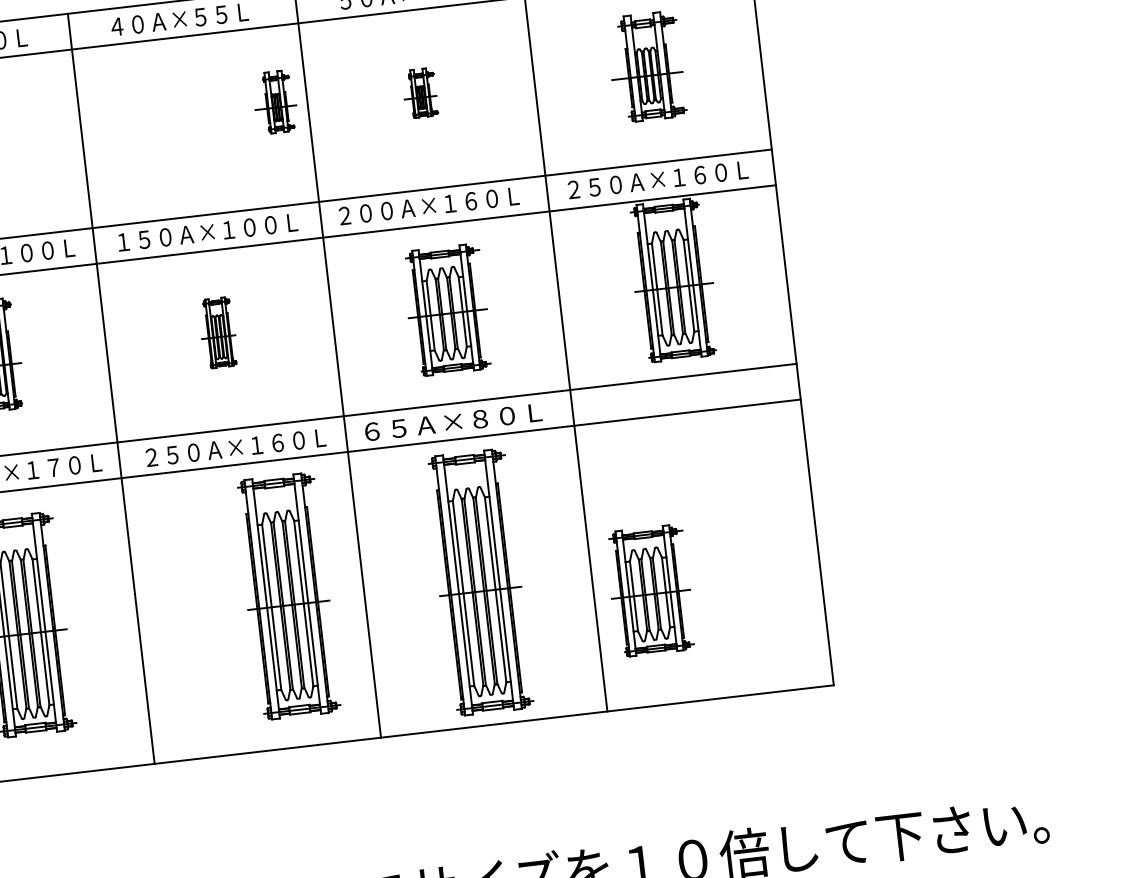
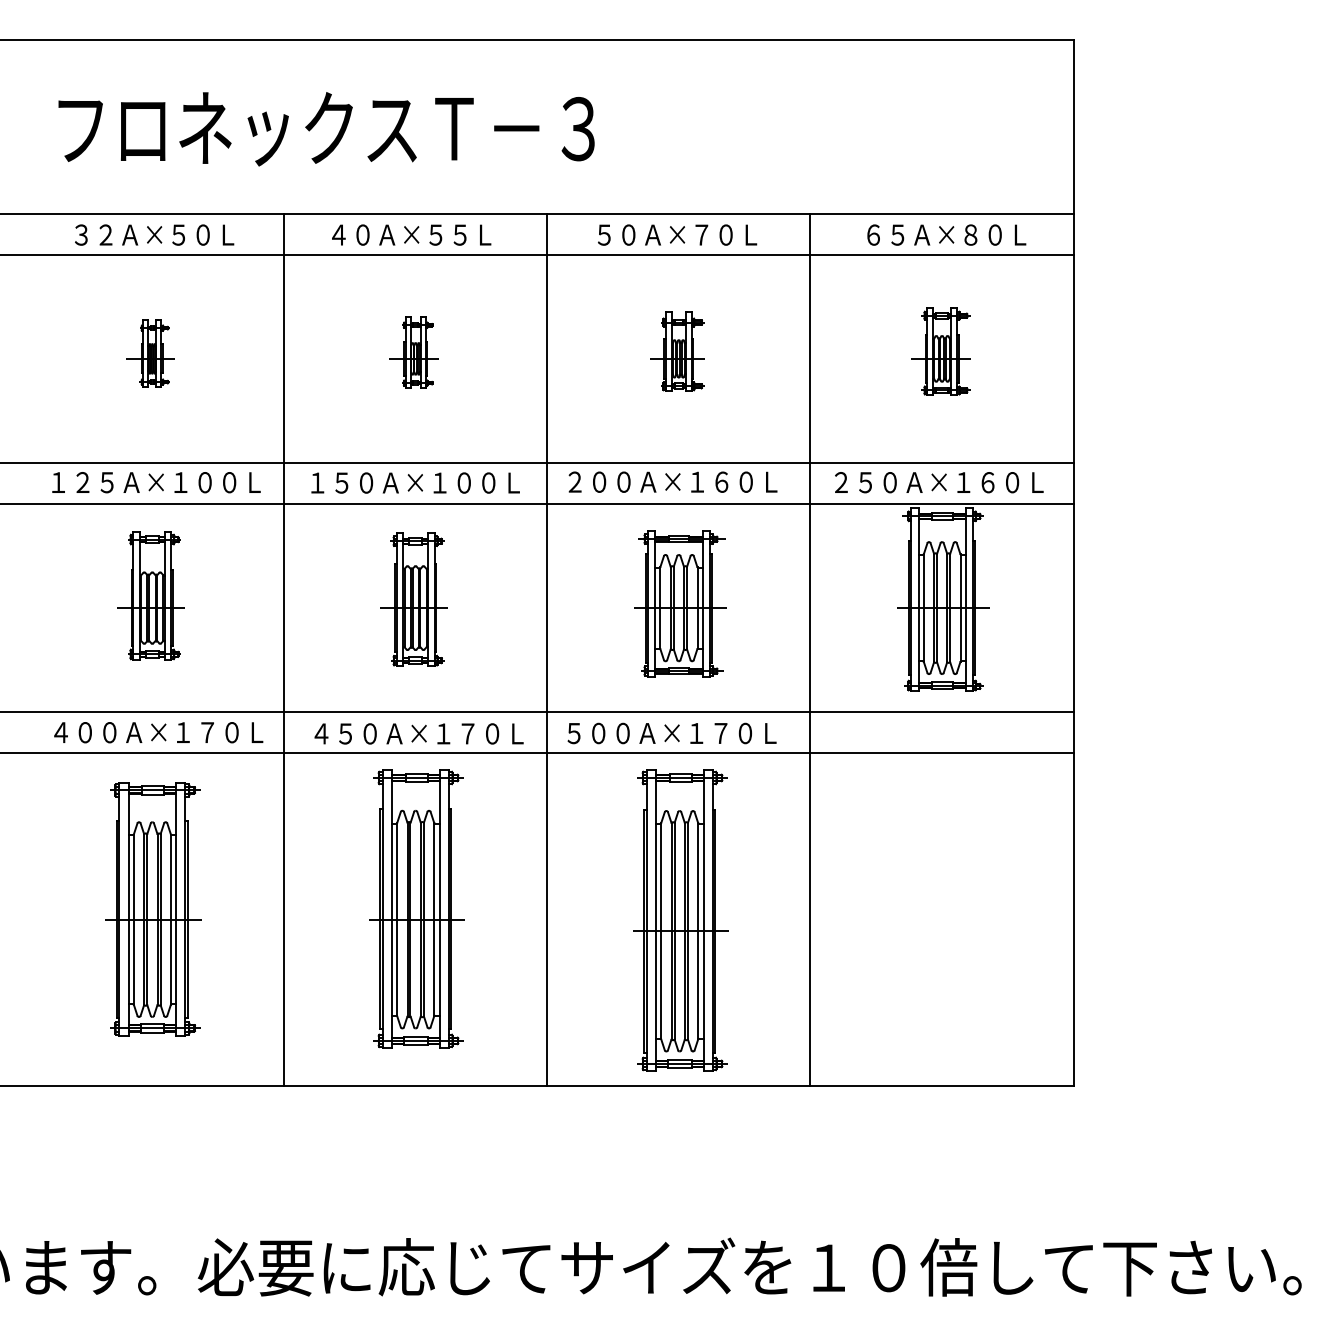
part: (646, 67) -> (940, 351), size x0.71
part: (420, 93) -> (677, 351), size x1.43
part: (274, 102) -> (413, 352), moved
part: (217, 332) -> (413, 599), size x1.67
text: (452, 422) -> (671, 733), ６５Ａ×８０Ｌ -> ５００Ａ×１７０Ｌ
text: (214, 449) -> (394, 733), ２５０Ａ×１６０Ｌ -> ４５０Ａ×１７０Ｌ
part: (650, 590) -> (876, 952), removed
part: (287, 595) -> (416, 908), moved

